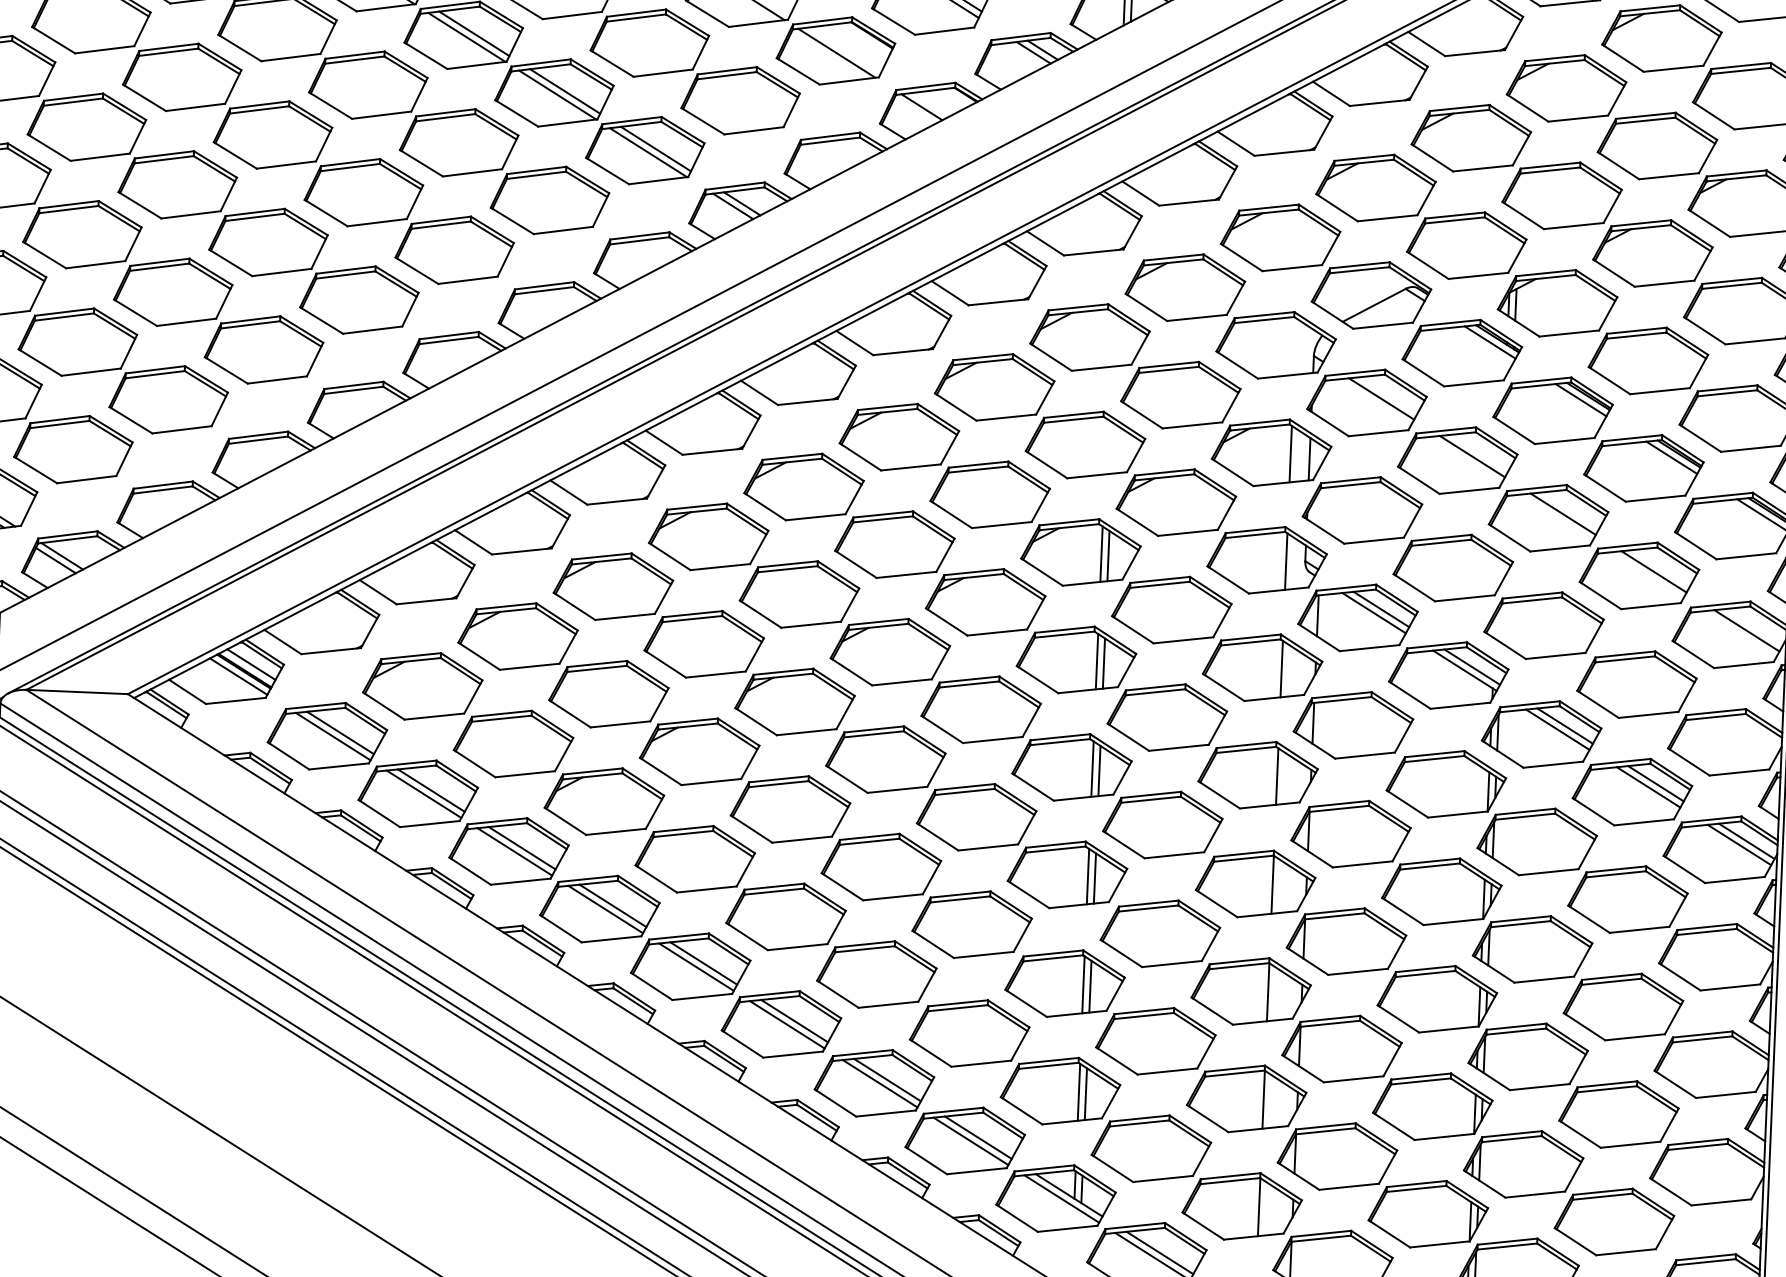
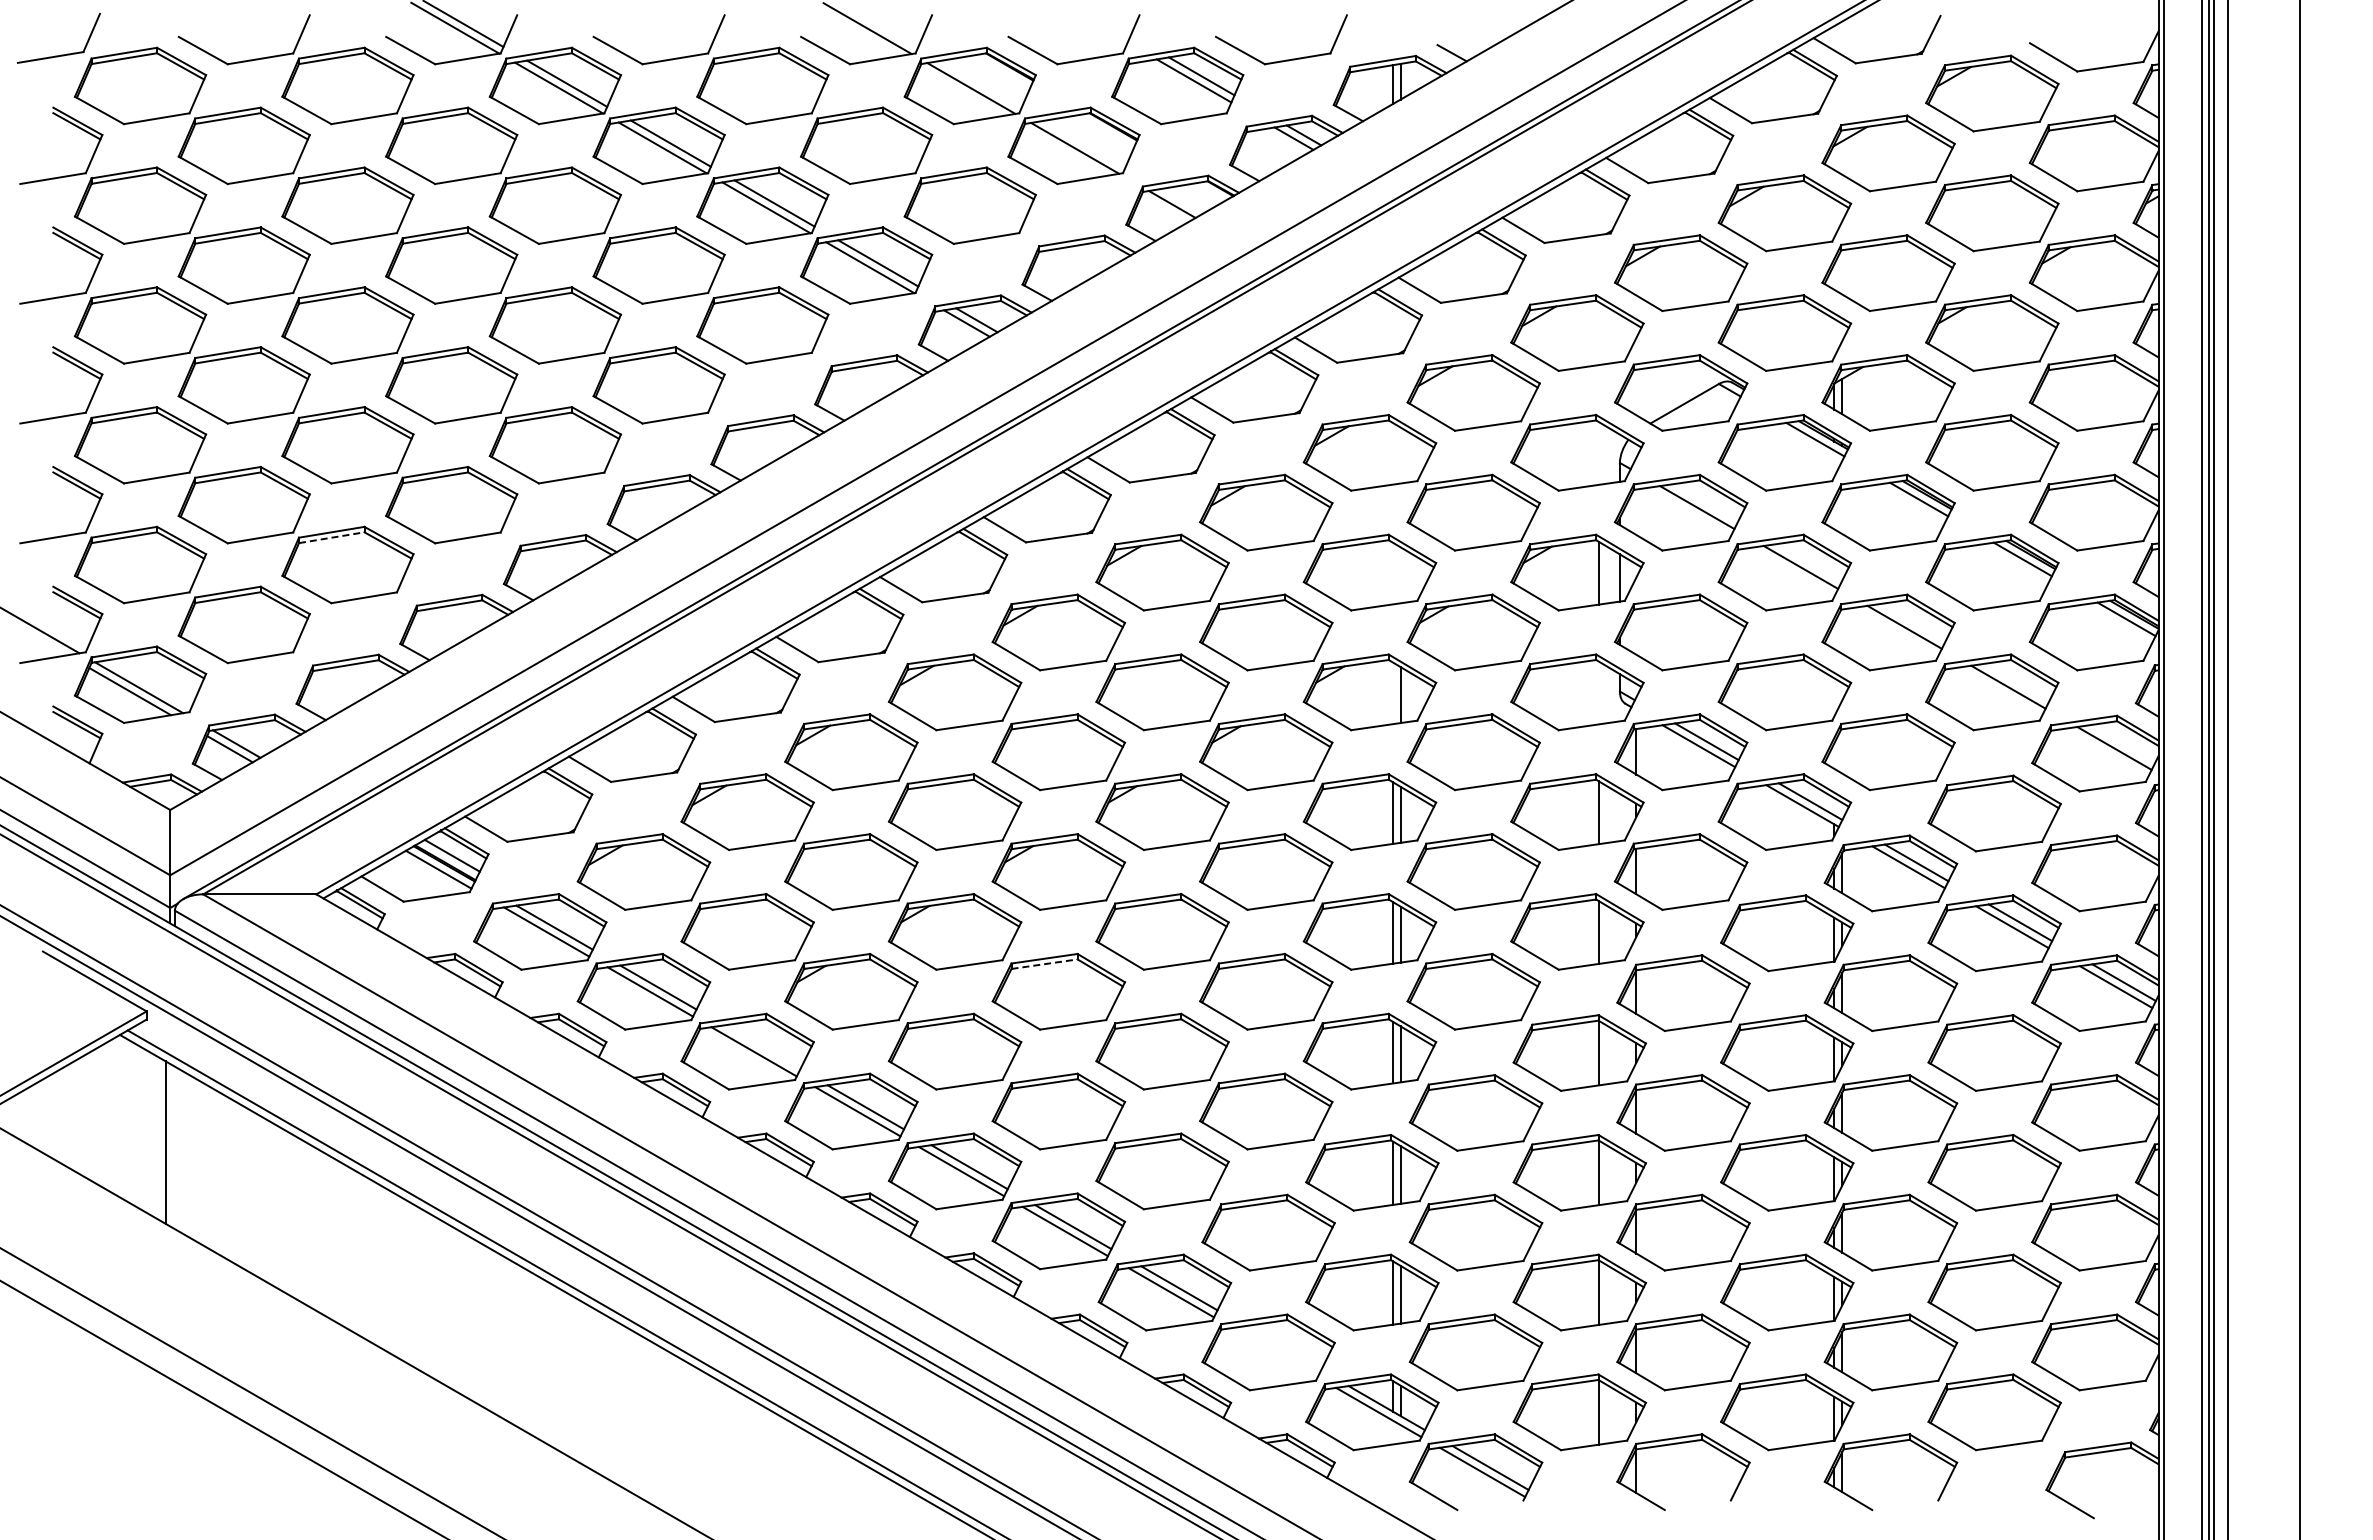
line: (155, 374) -> (332, 537), solid -> dashed
line: (1101, 554) -> (1392, 693), removed
line: (1286, 561) -> (1598, 692), removed
line: (779, 784) -> (1045, 964), solid -> dashed
line: (522, 848) -> (762, 1047), removed
line: (977, 1137) -> (1282, 1348), removed
line: (970, 1141) -> (1274, 1352), removed

